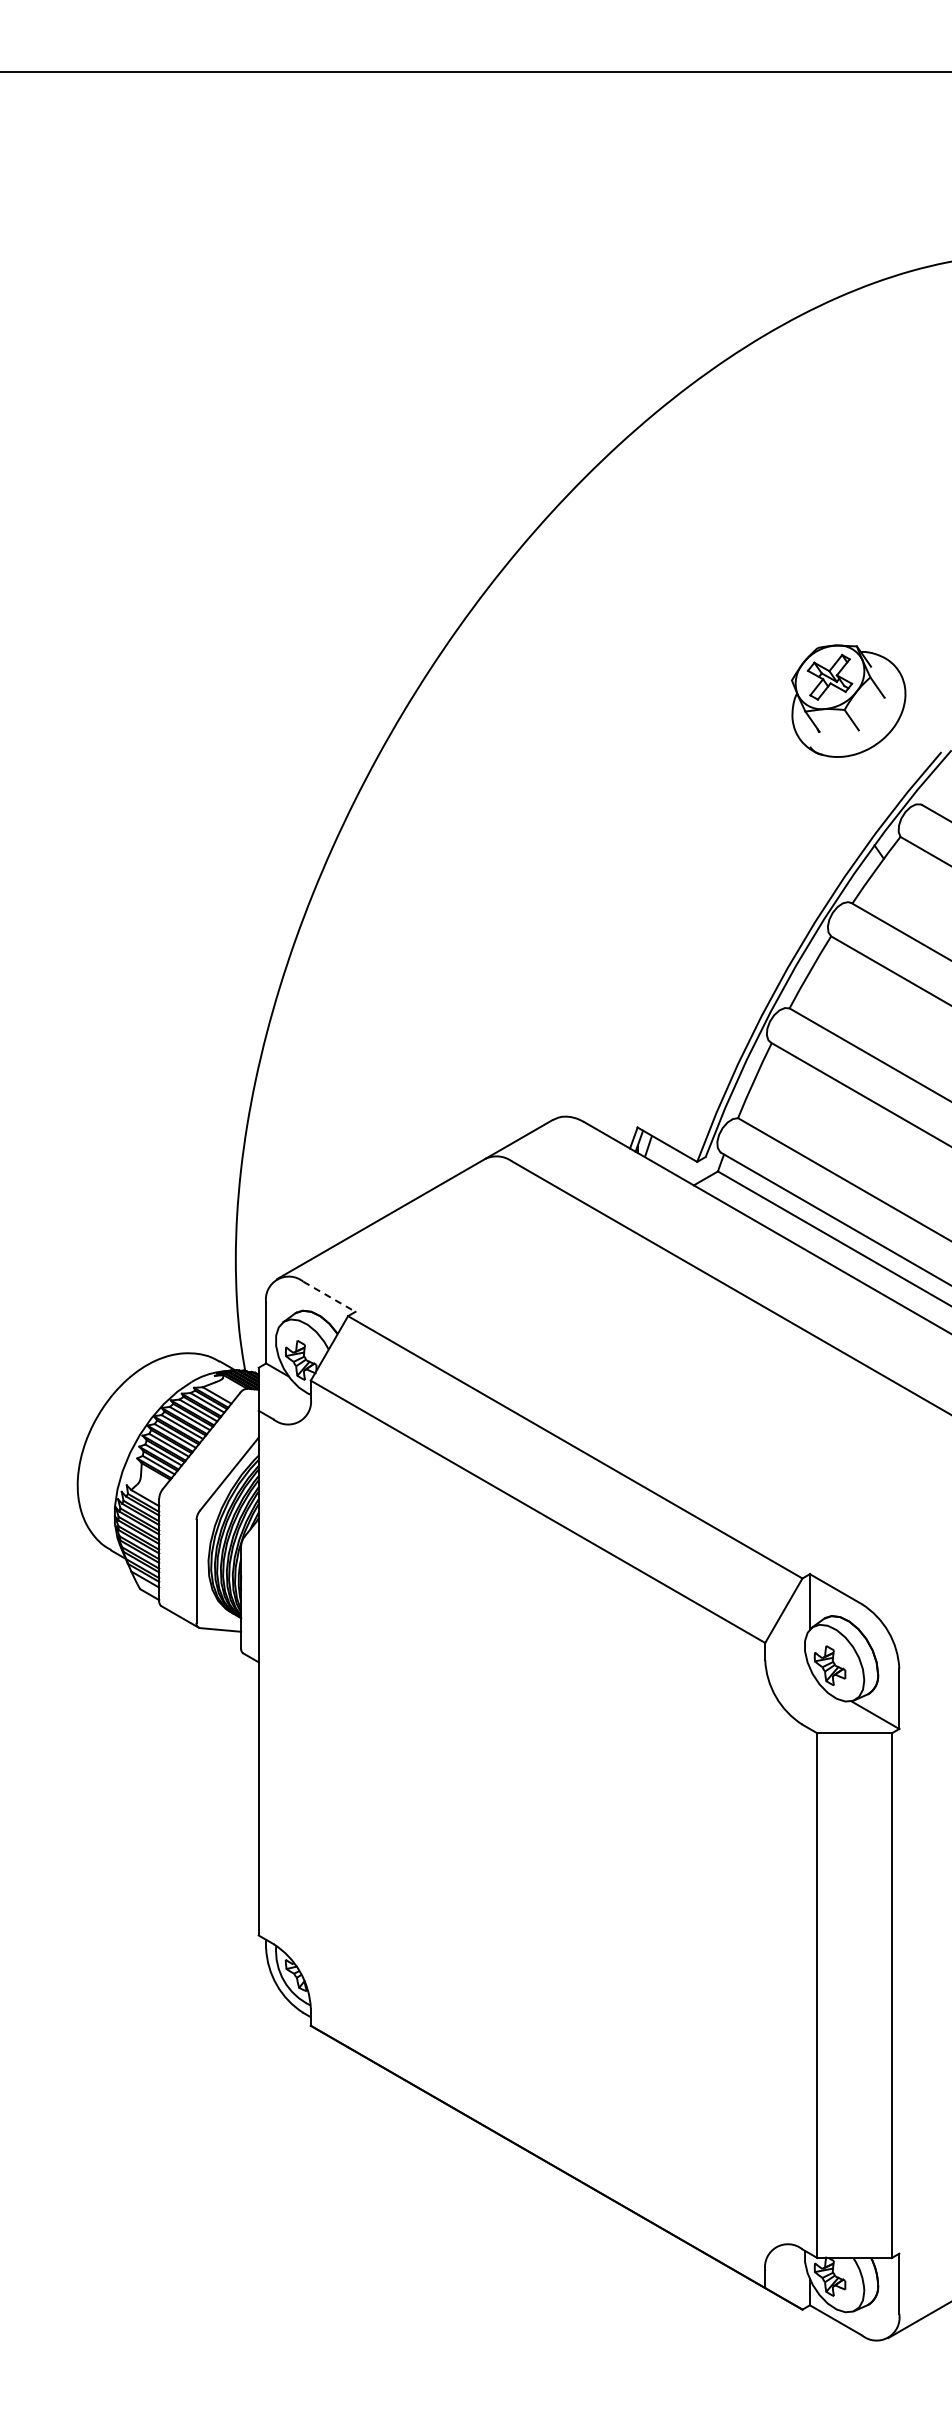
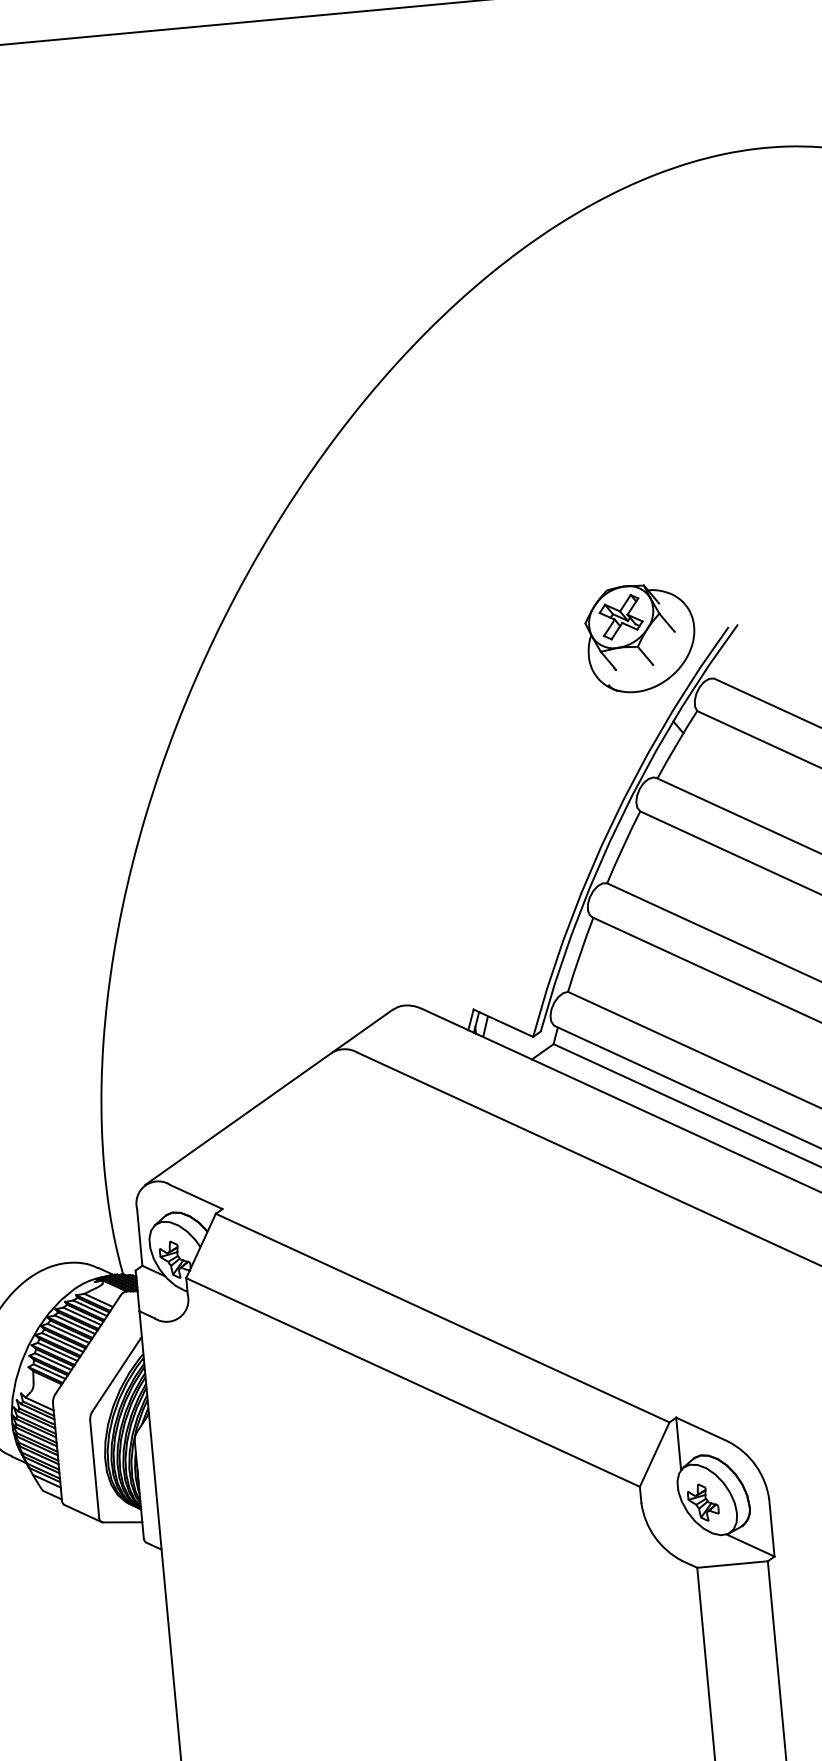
part: (848, 700) -> (640, 637), moved
line: (329, 1297) -> (196, 1197), dashed -> solid

